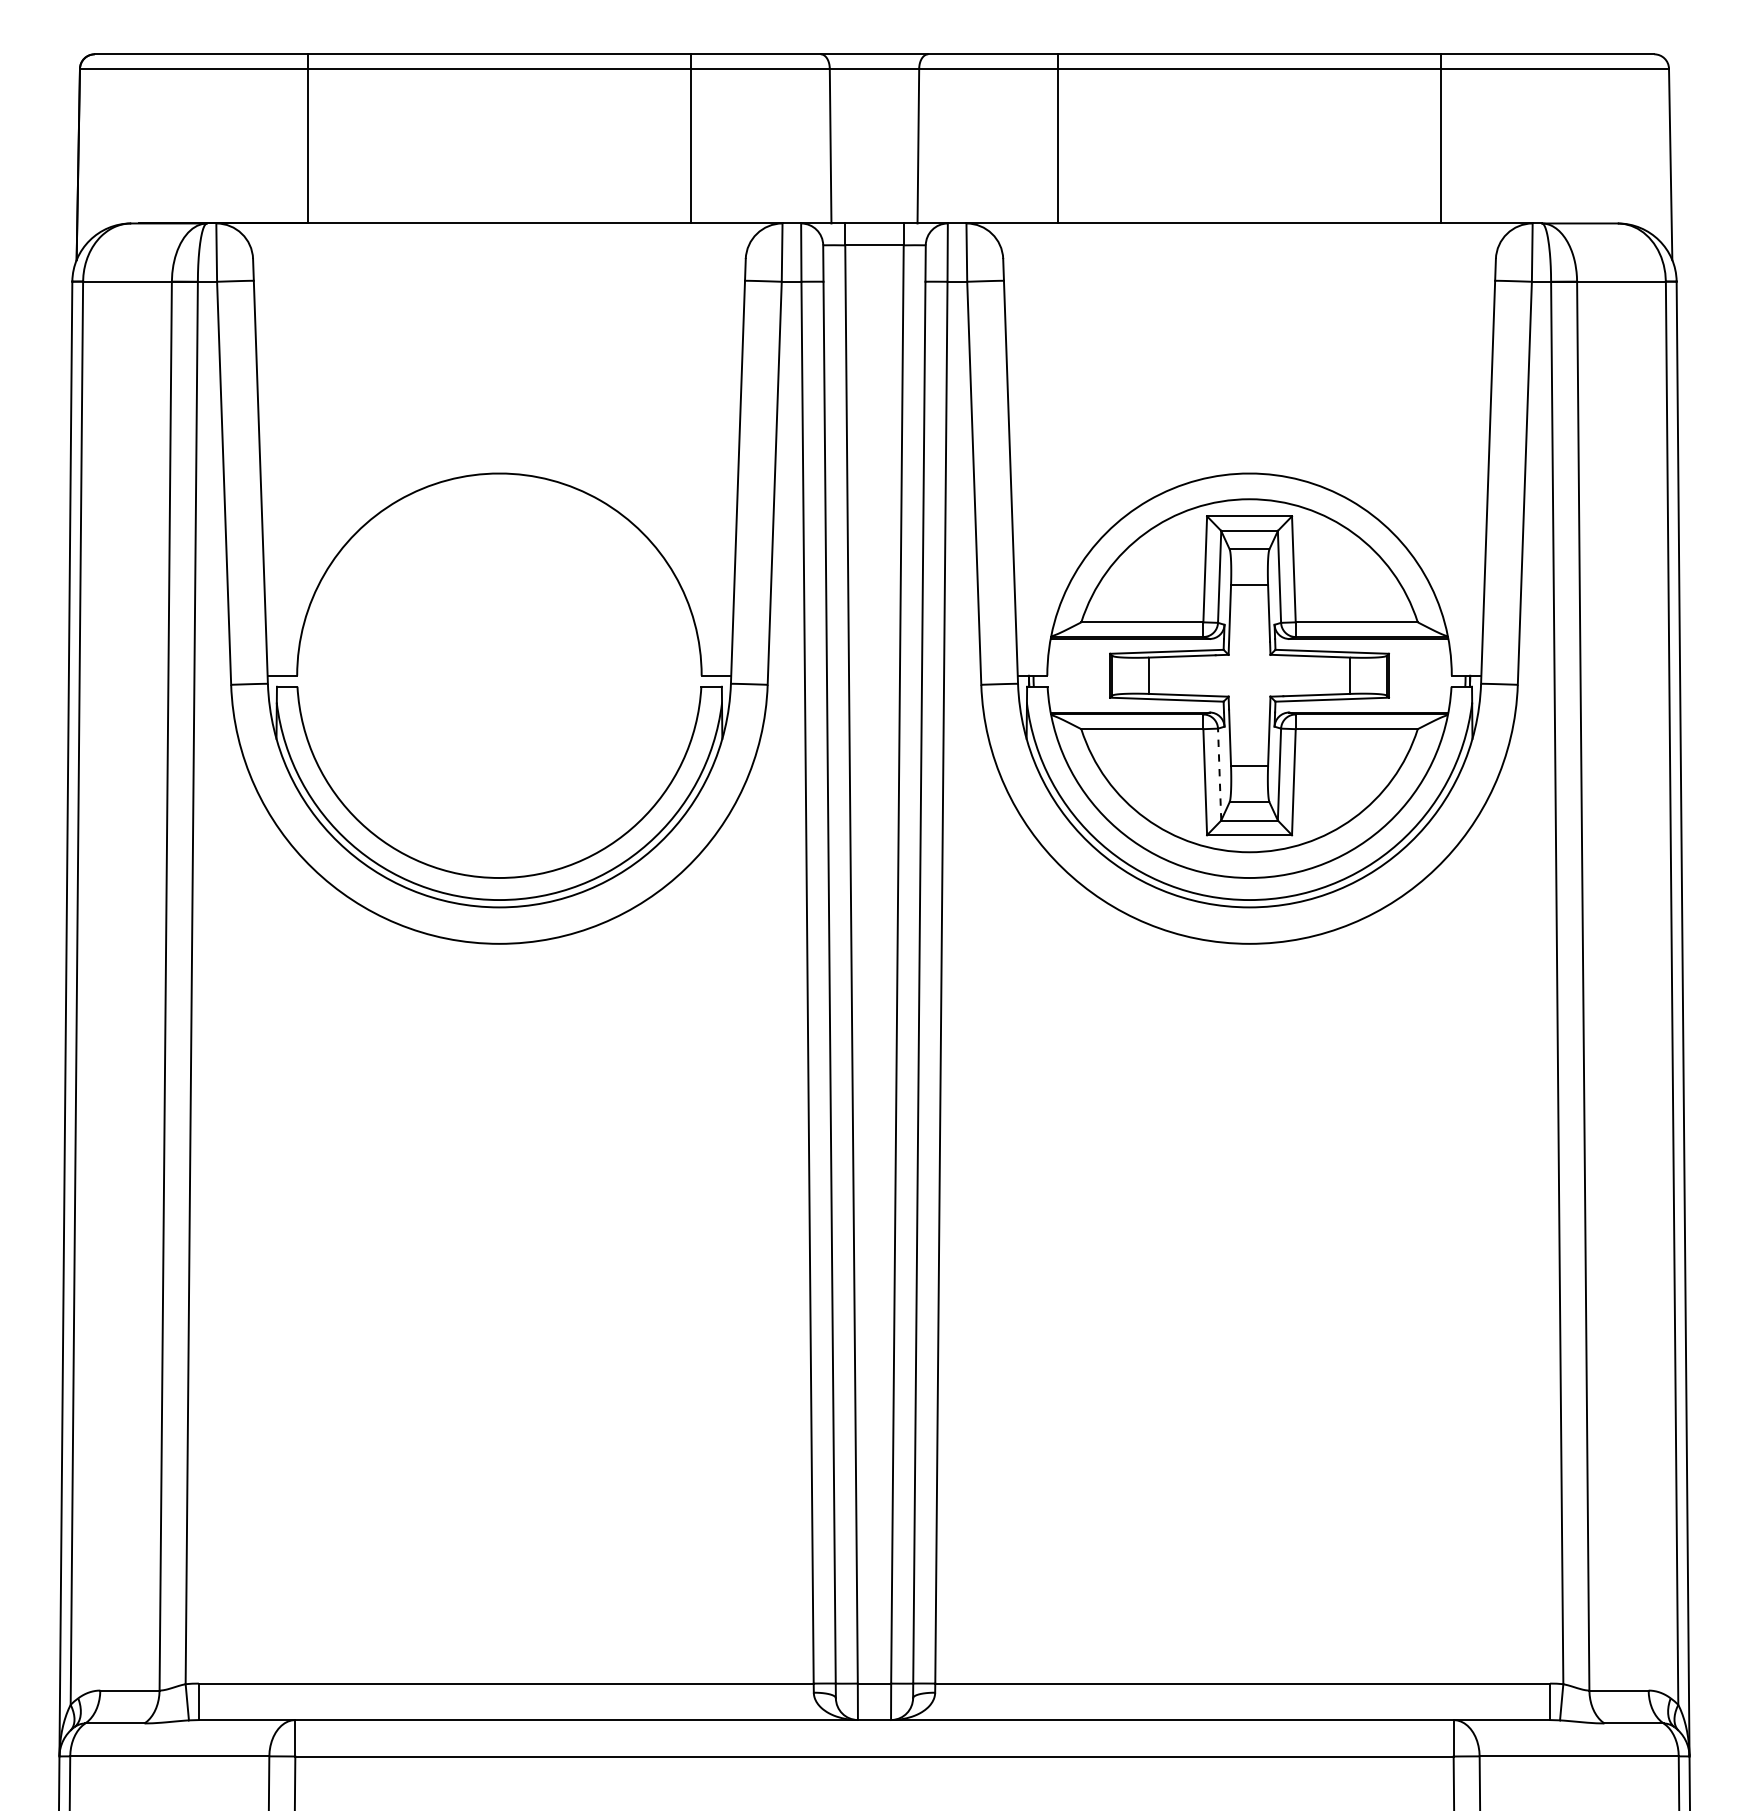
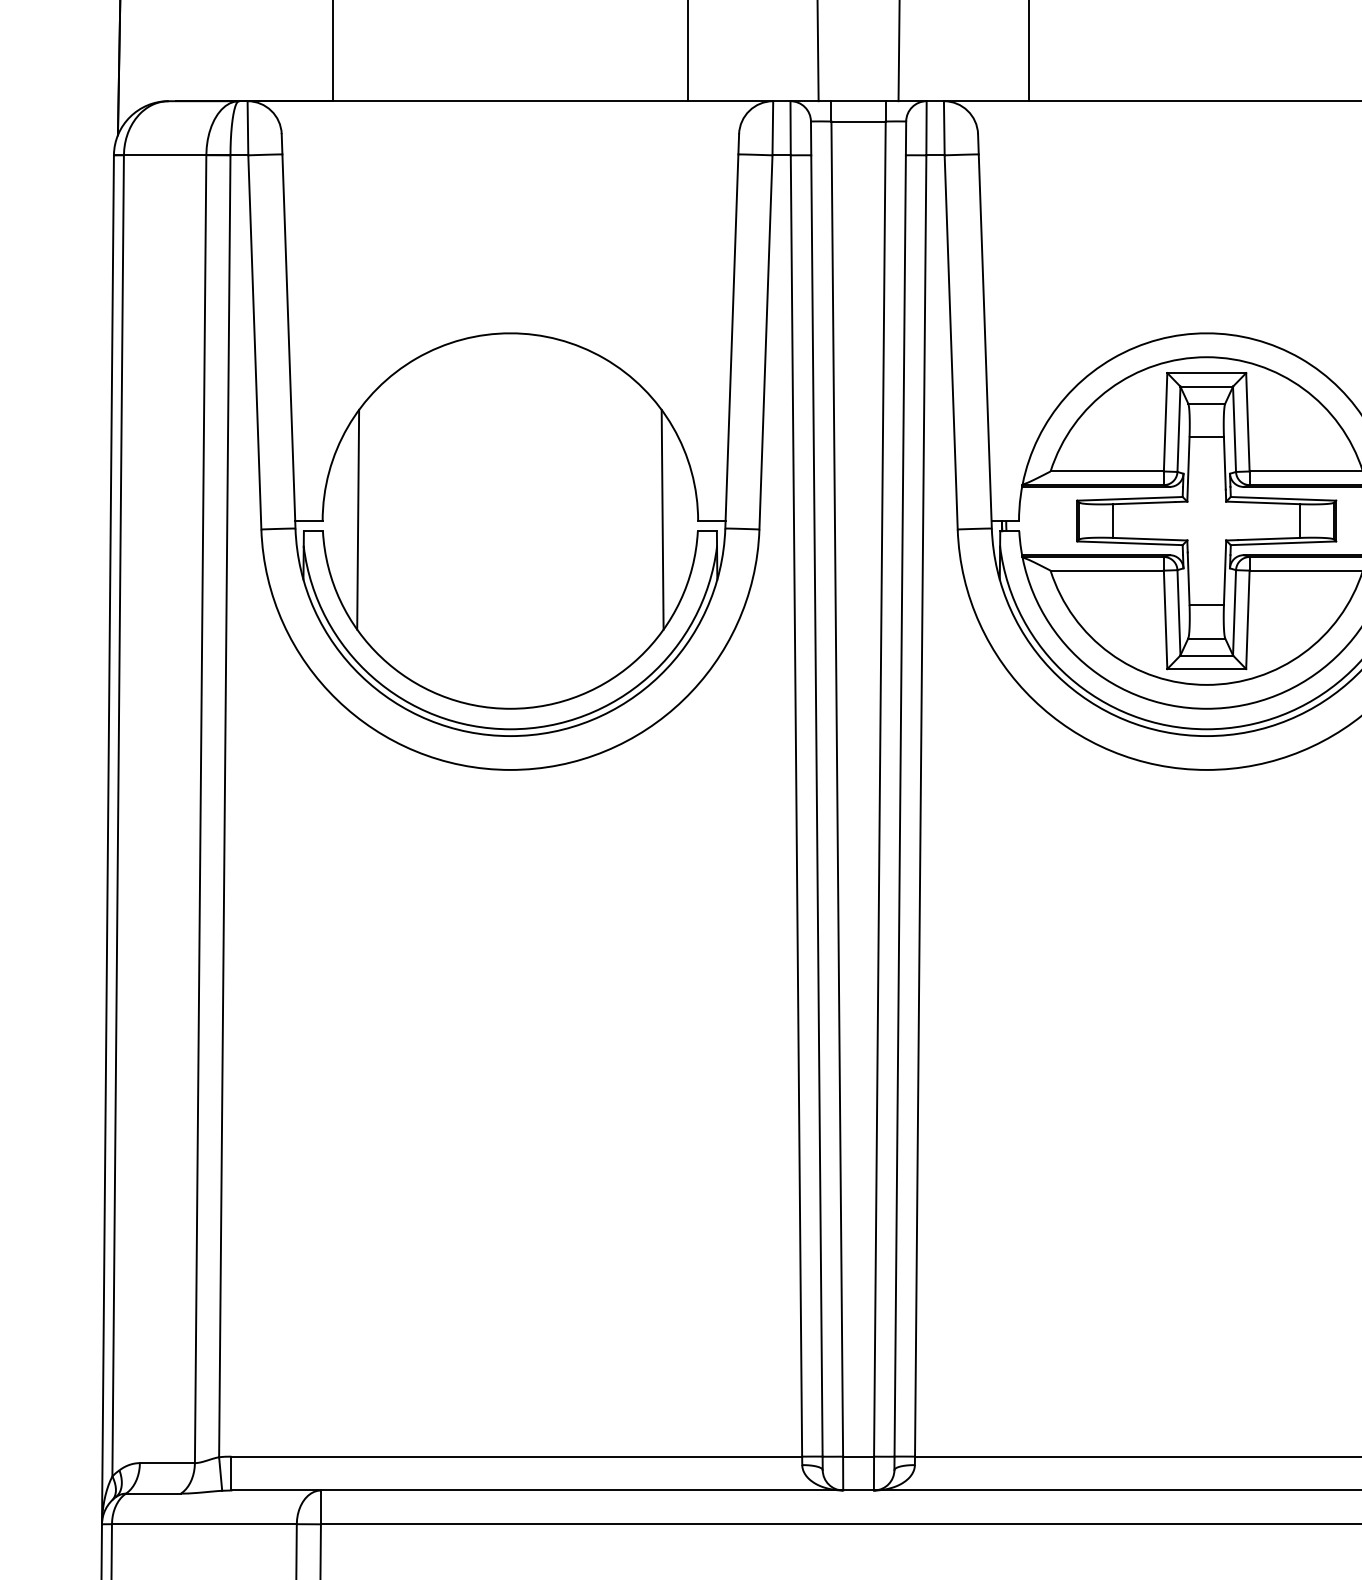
line: (335, 673) -> (358, 518), added
line: (663, 673) -> (662, 518), added
line: (1219, 774) -> (1178, 612), dashed -> solid

